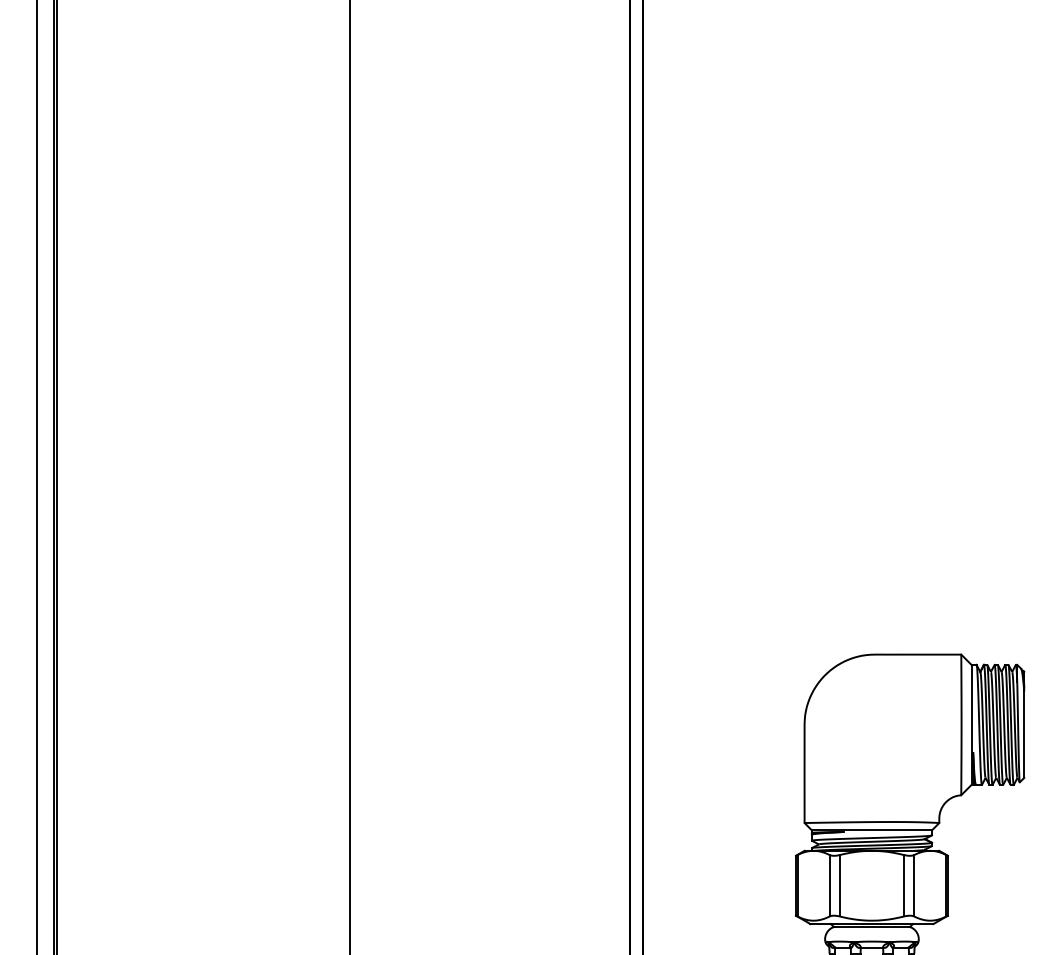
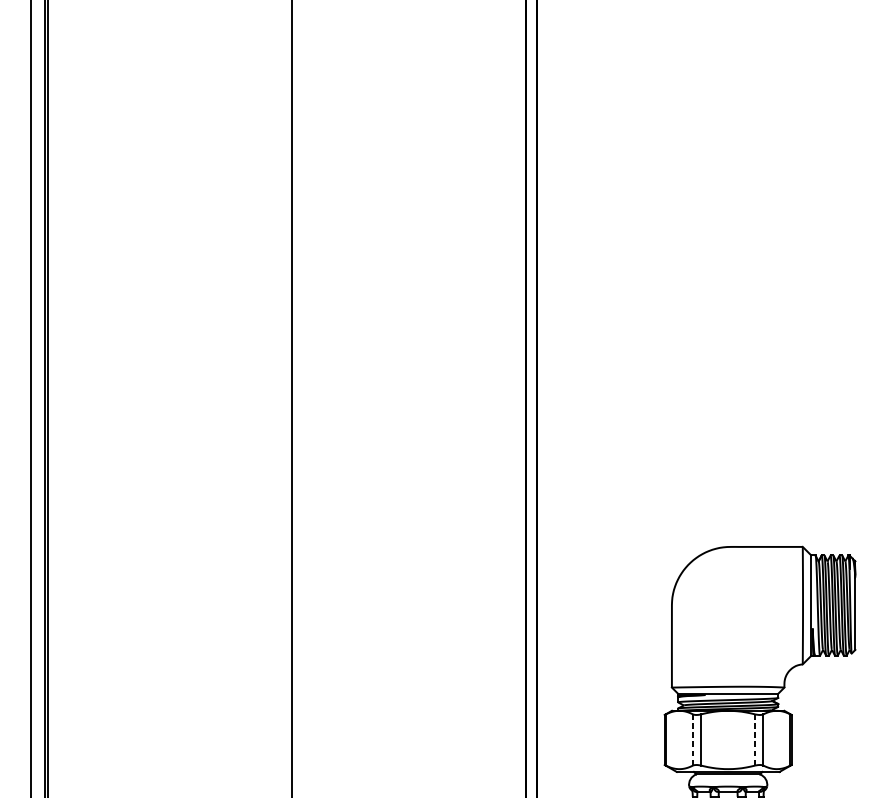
line: (829, 885) -> (692, 739), solid -> dashed
line: (904, 885) -> (755, 739), solid -> dashed

